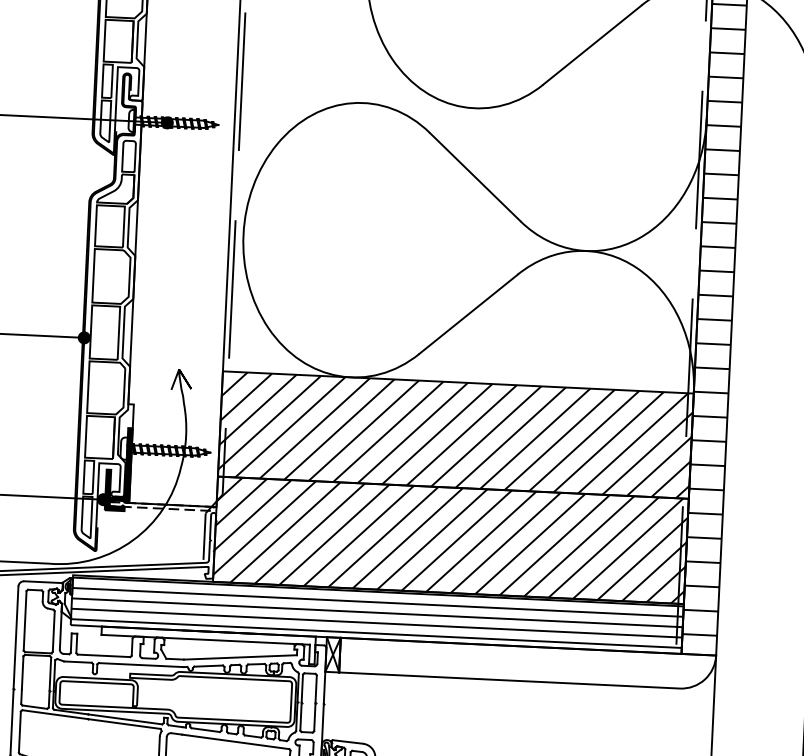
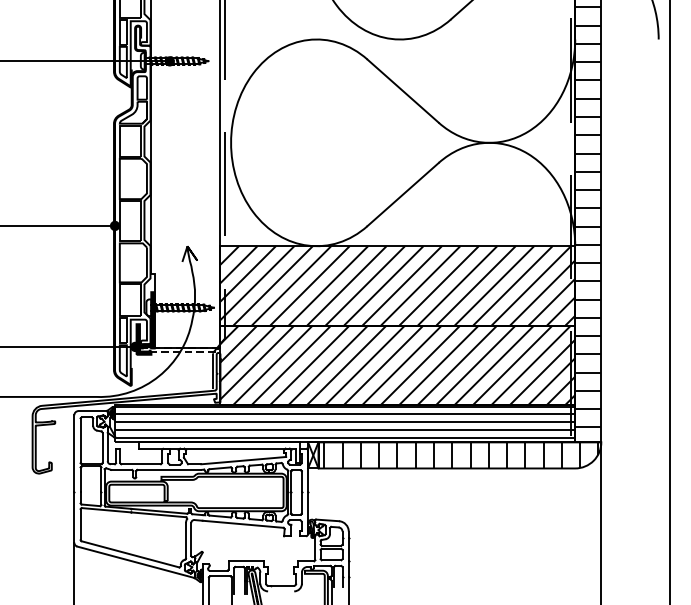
hatch: (529, 664) -> (461, 455), added

